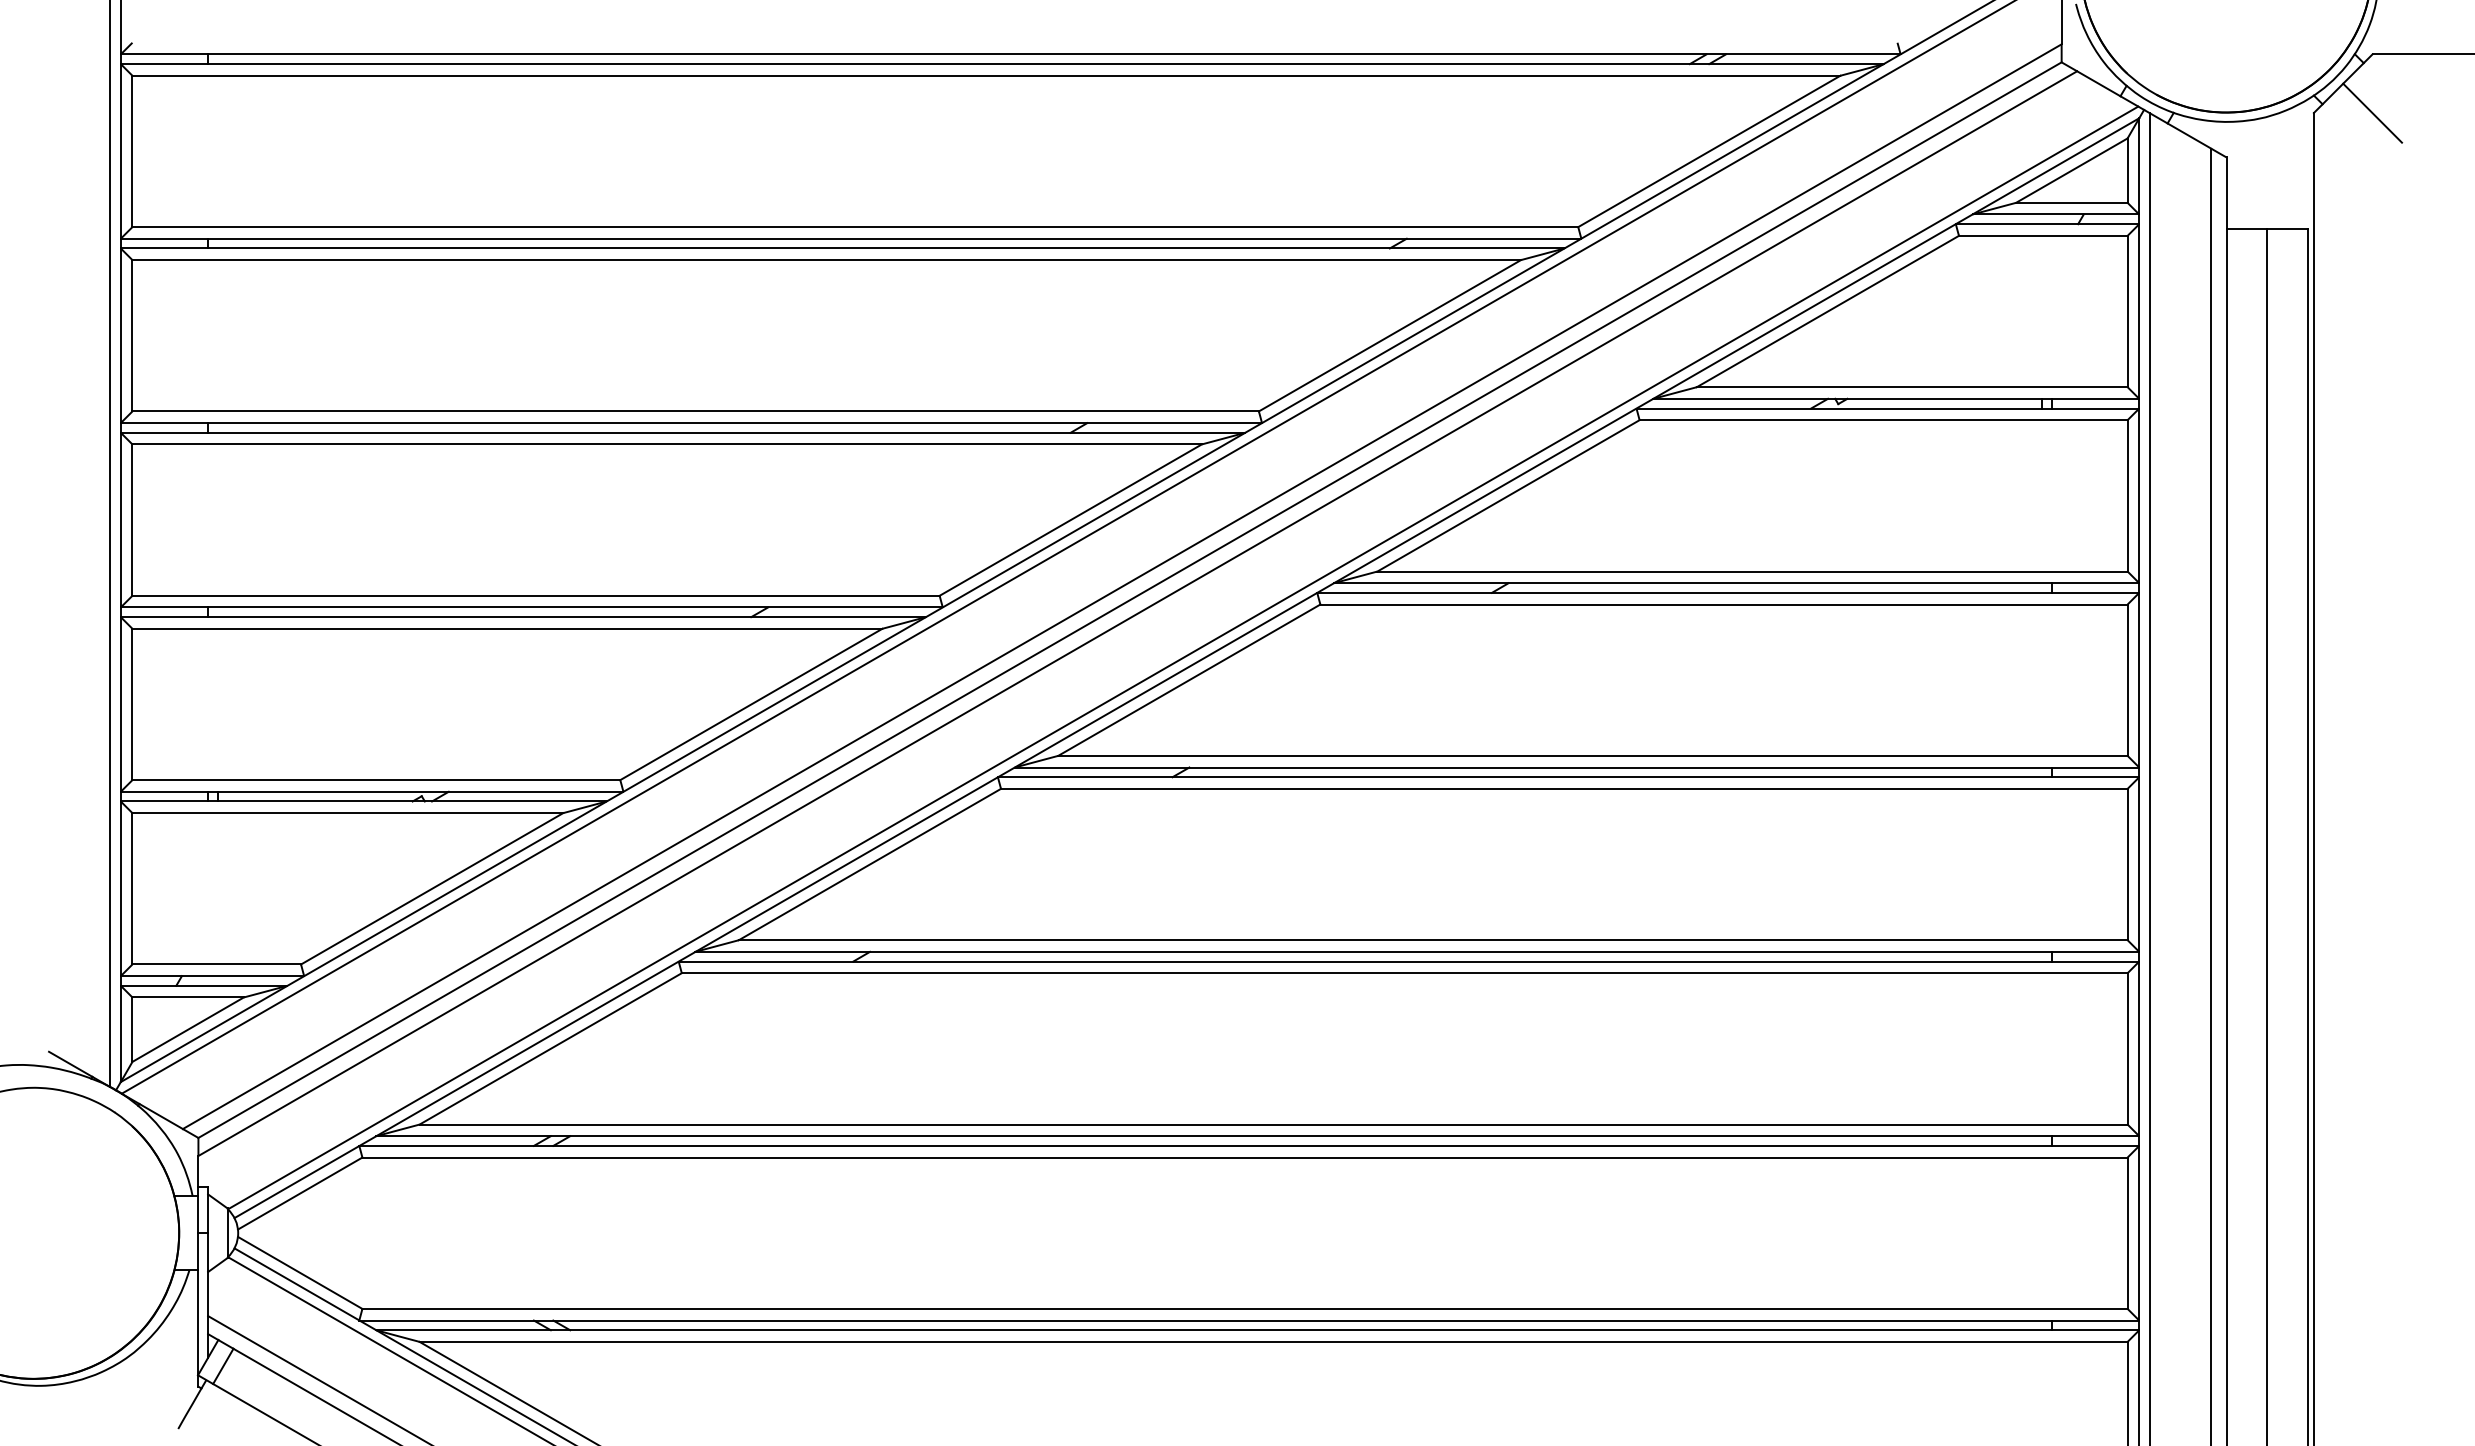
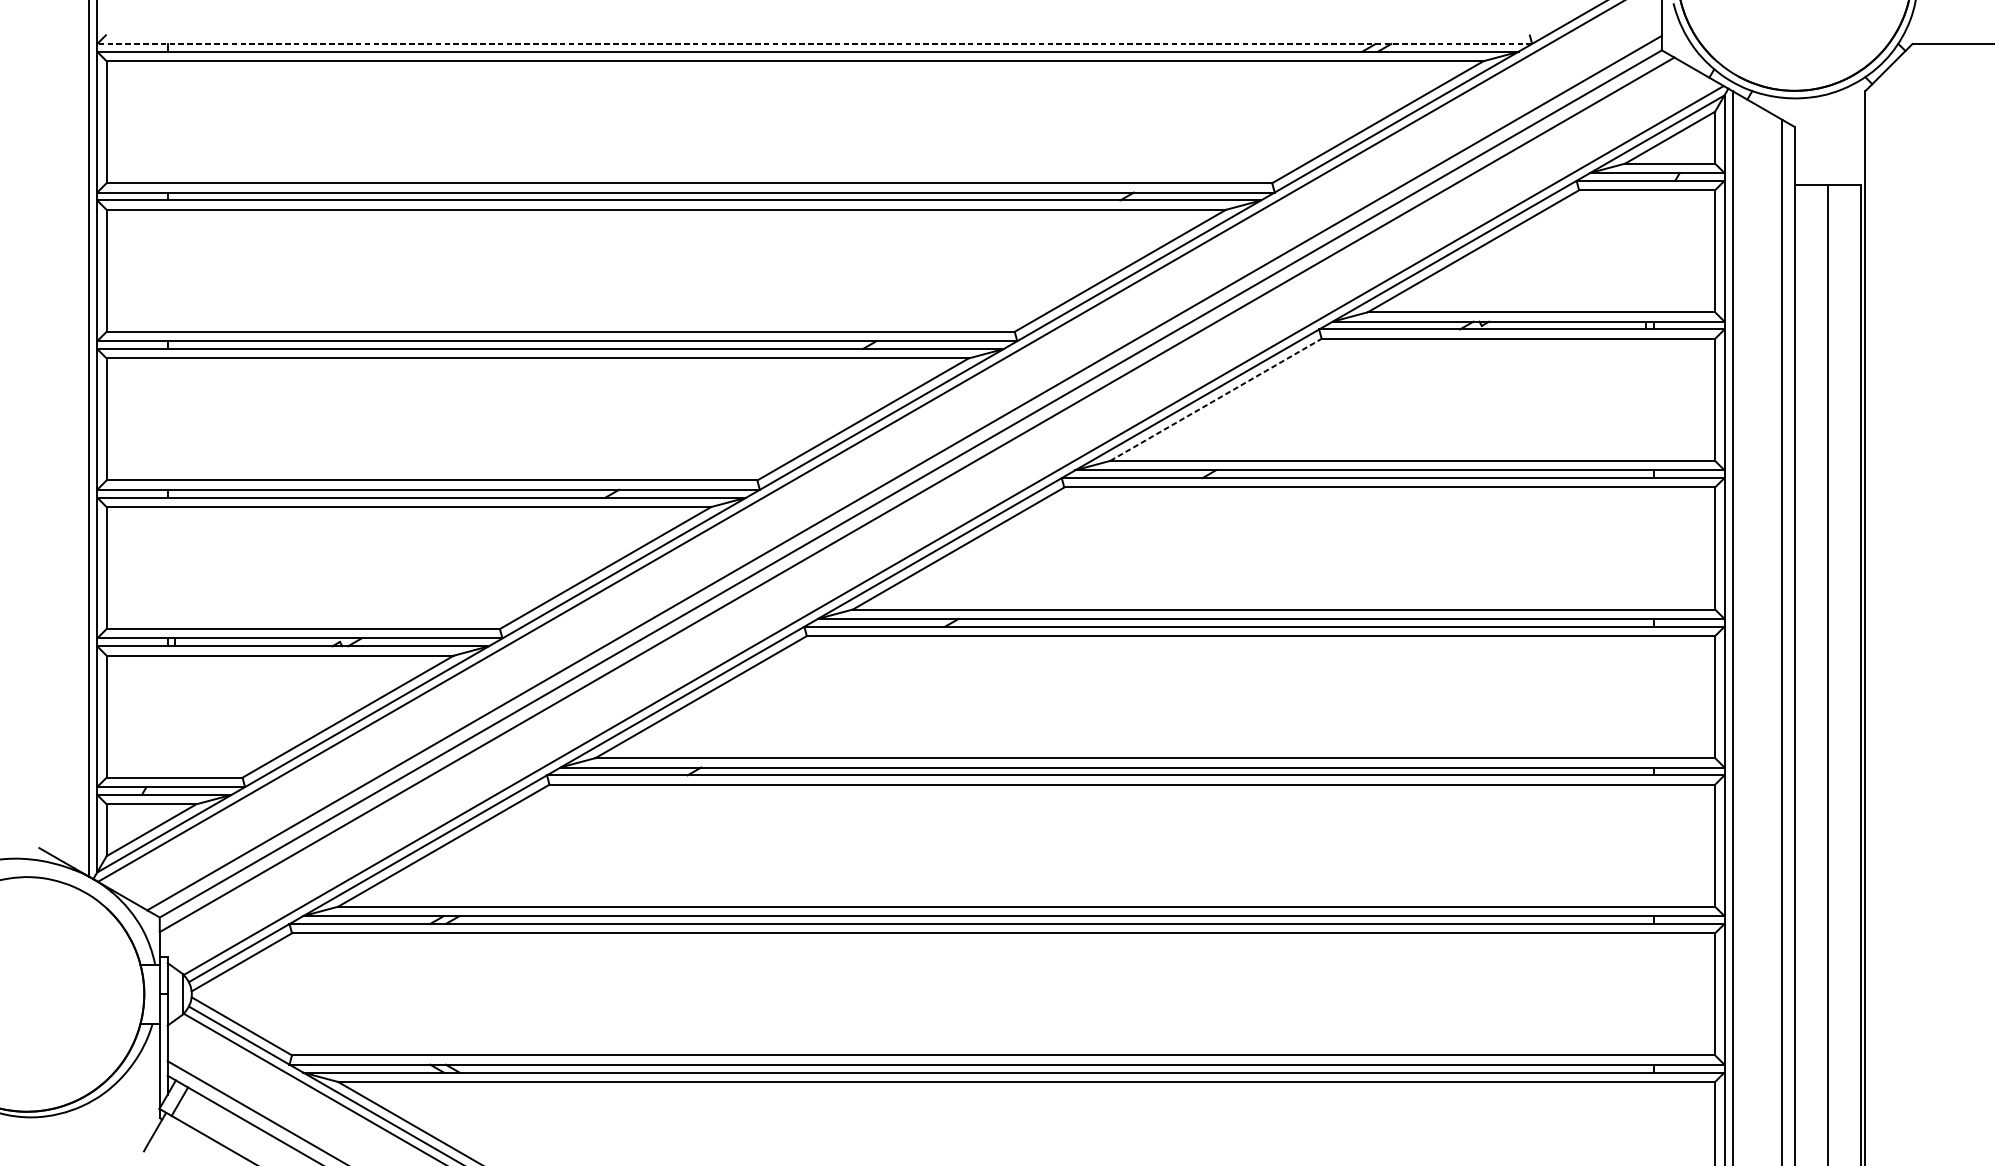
line: (1010, 54) -> (814, 44), solid -> dashed
line: (2372, 112) -> (1912, 90), removed
line: (1508, 495) -> (1215, 399), solid -> dashed

